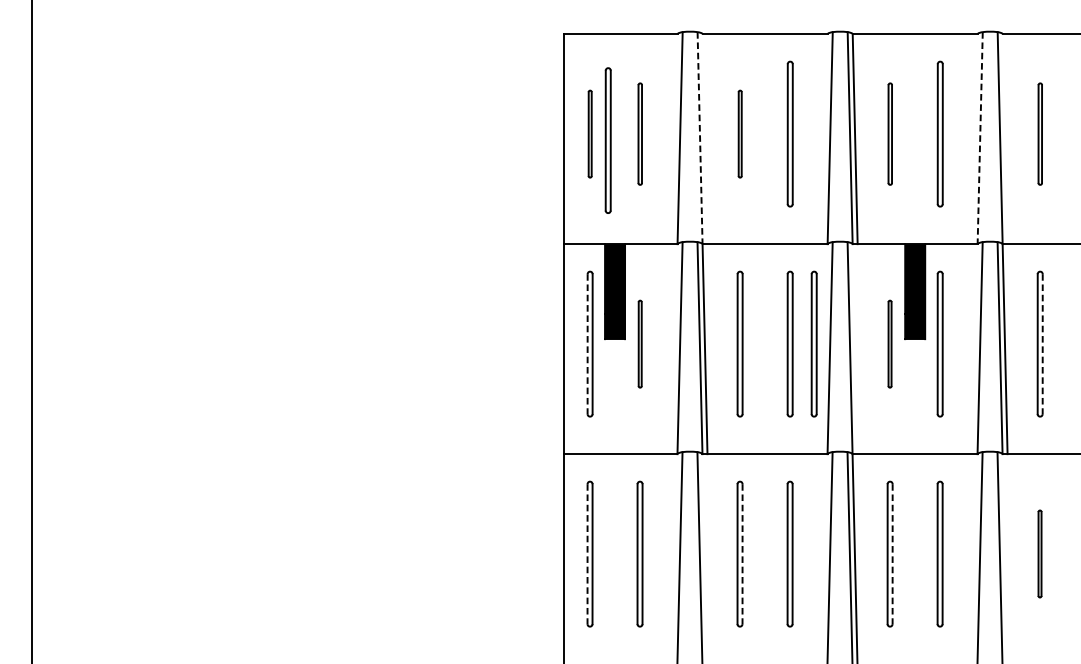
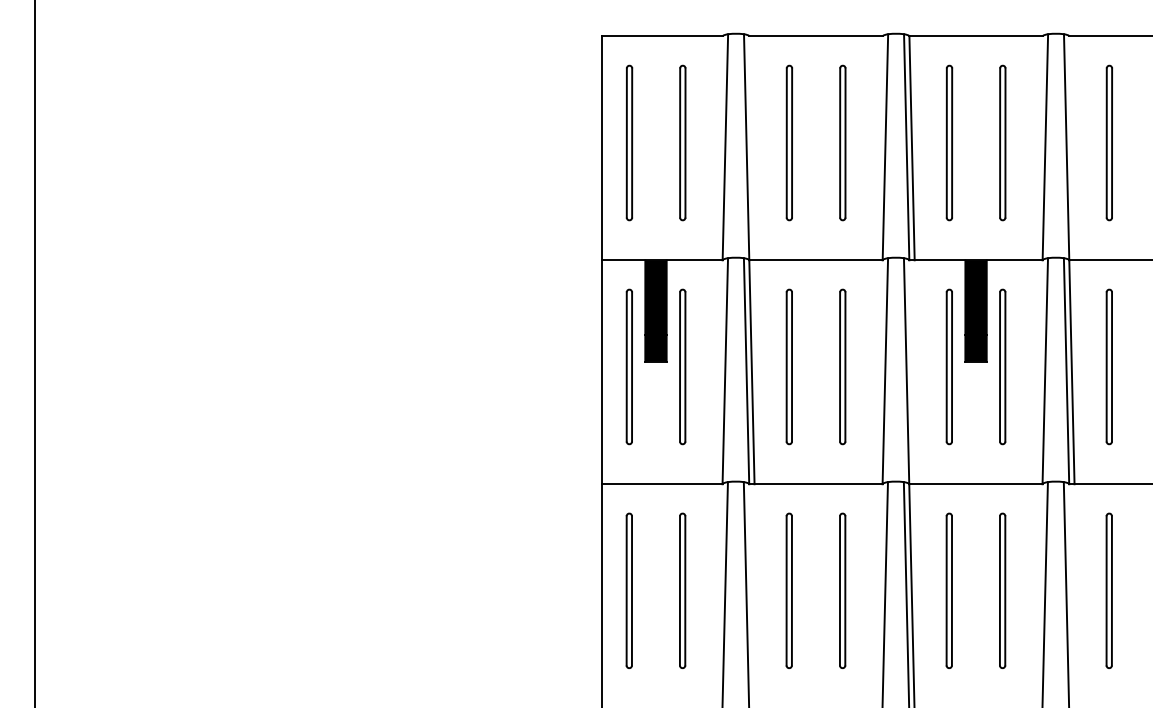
part: (590, 133) -> (629, 142), size x1.67
part: (639, 133) -> (682, 142), size x1.43
part: (740, 133) -> (789, 142), size x1.67
part: (890, 133) -> (949, 142), size x1.43
part: (1040, 133) -> (1109, 142), size x1.43
line: (699, 138) -> (746, 147), dashed -> solid
line: (980, 138) -> (1045, 147), dashed -> solid
part: (608, 140) -> (648, 149), removed
line: (587, 343) -> (626, 366), dashed -> solid
part: (639, 343) -> (682, 366), size x1.67
part: (813, 343) -> (867, 366), removed
part: (889, 343) -> (948, 366), size x1.67
line: (1043, 343) -> (1112, 366), dashed -> solid
line: (587, 553) -> (626, 590), dashed -> solid
line: (742, 553) -> (791, 590), dashed -> solid
line: (892, 553) -> (951, 590), dashed -> solid
part: (1039, 553) -> (1108, 590), size x1.67

